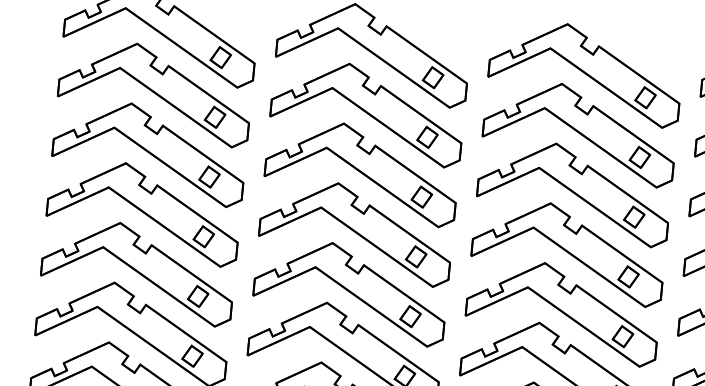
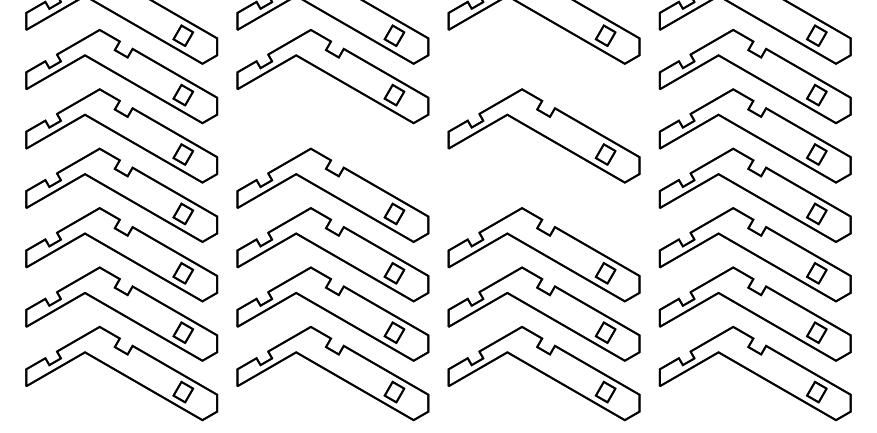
part: (579, 132) -> (543, 76), removed
part: (361, 172) -> (332, 135), removed
part: (567, 251) -> (543, 194), removed

